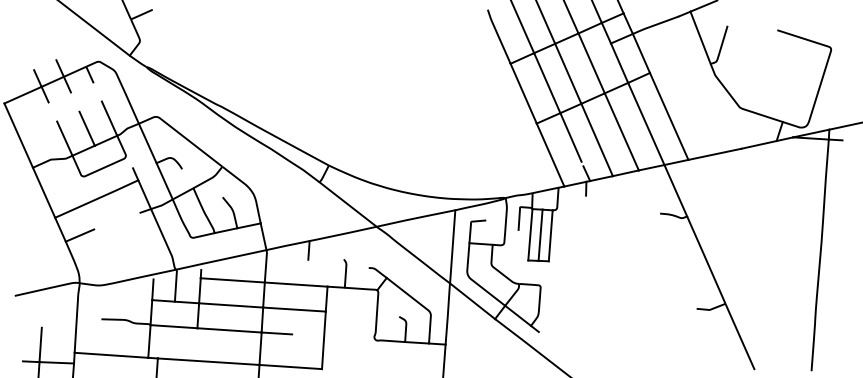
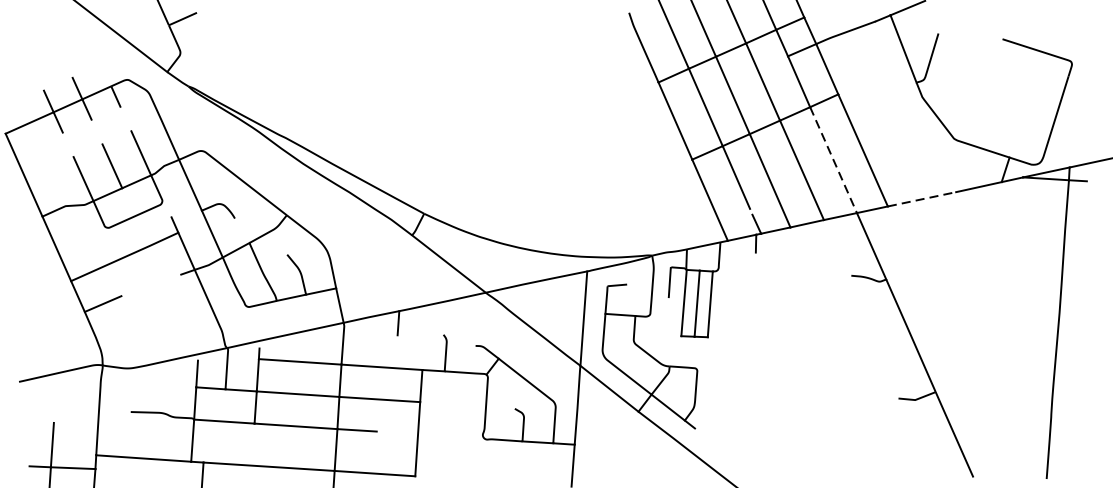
line: (646, 123) -> (833, 159), solid -> dashed
line: (715, 154) -> (922, 199), solid -> dashed

